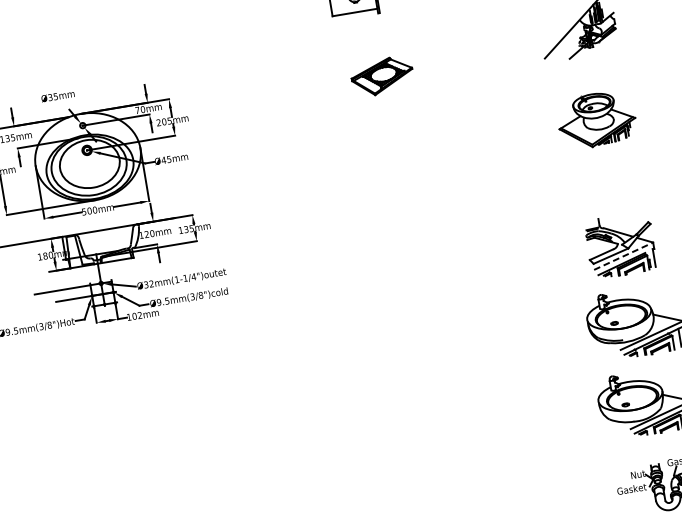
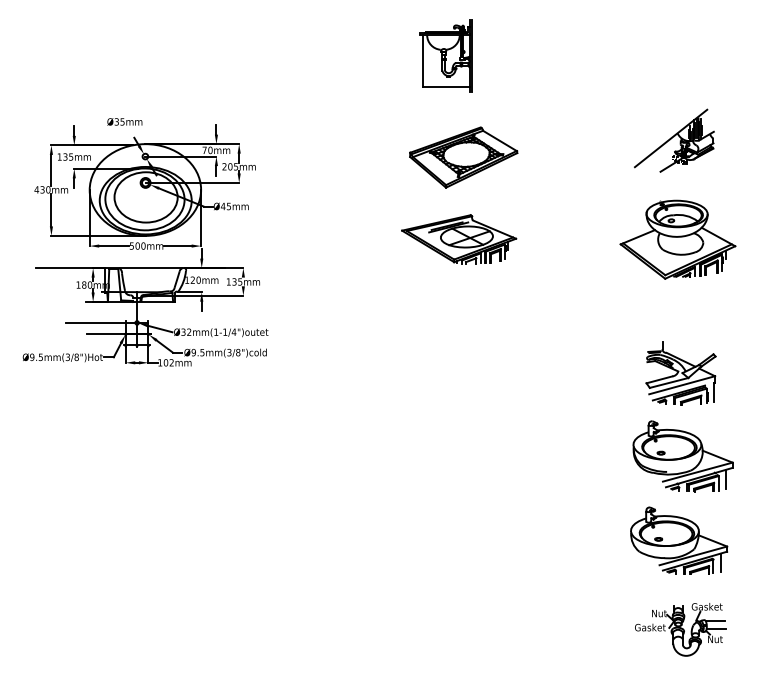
part: (382, 76) -> (463, 157), size x1.67
part: (596, 119) -> (677, 239), size x1.43
part: (391, 154) -> (459, 239), added
line: (624, 256) -> (682, 385), dashed -> solid

